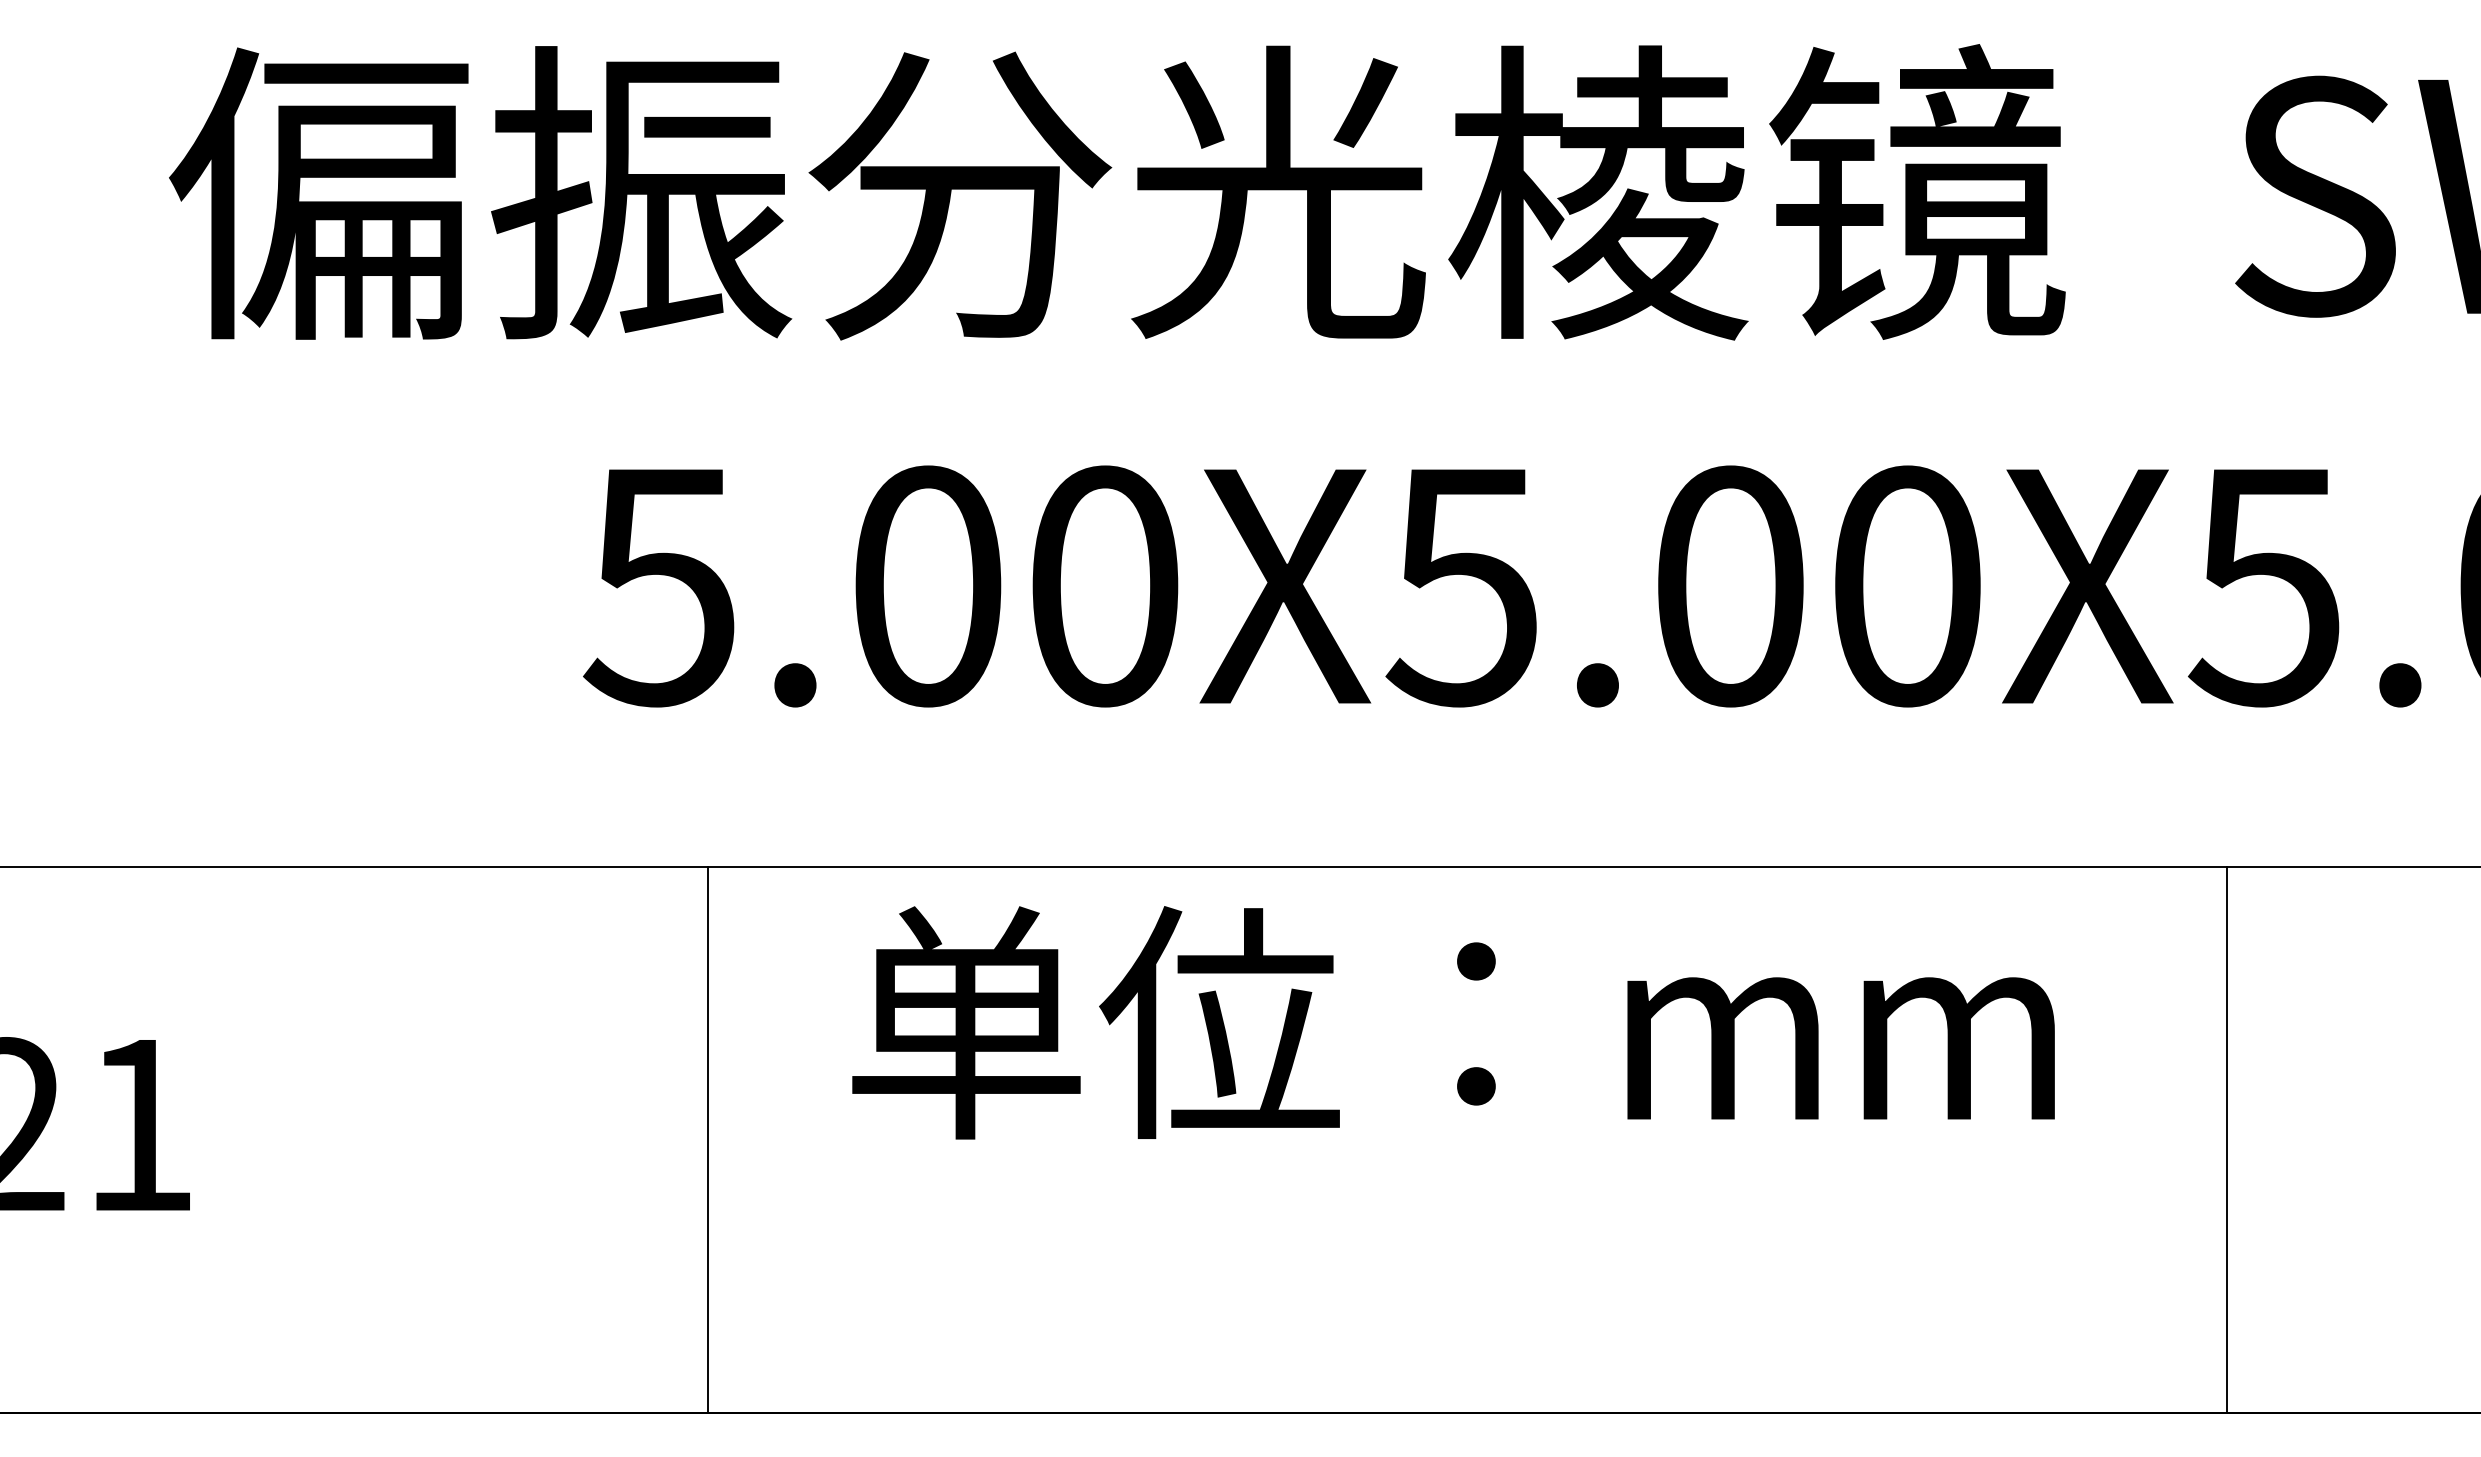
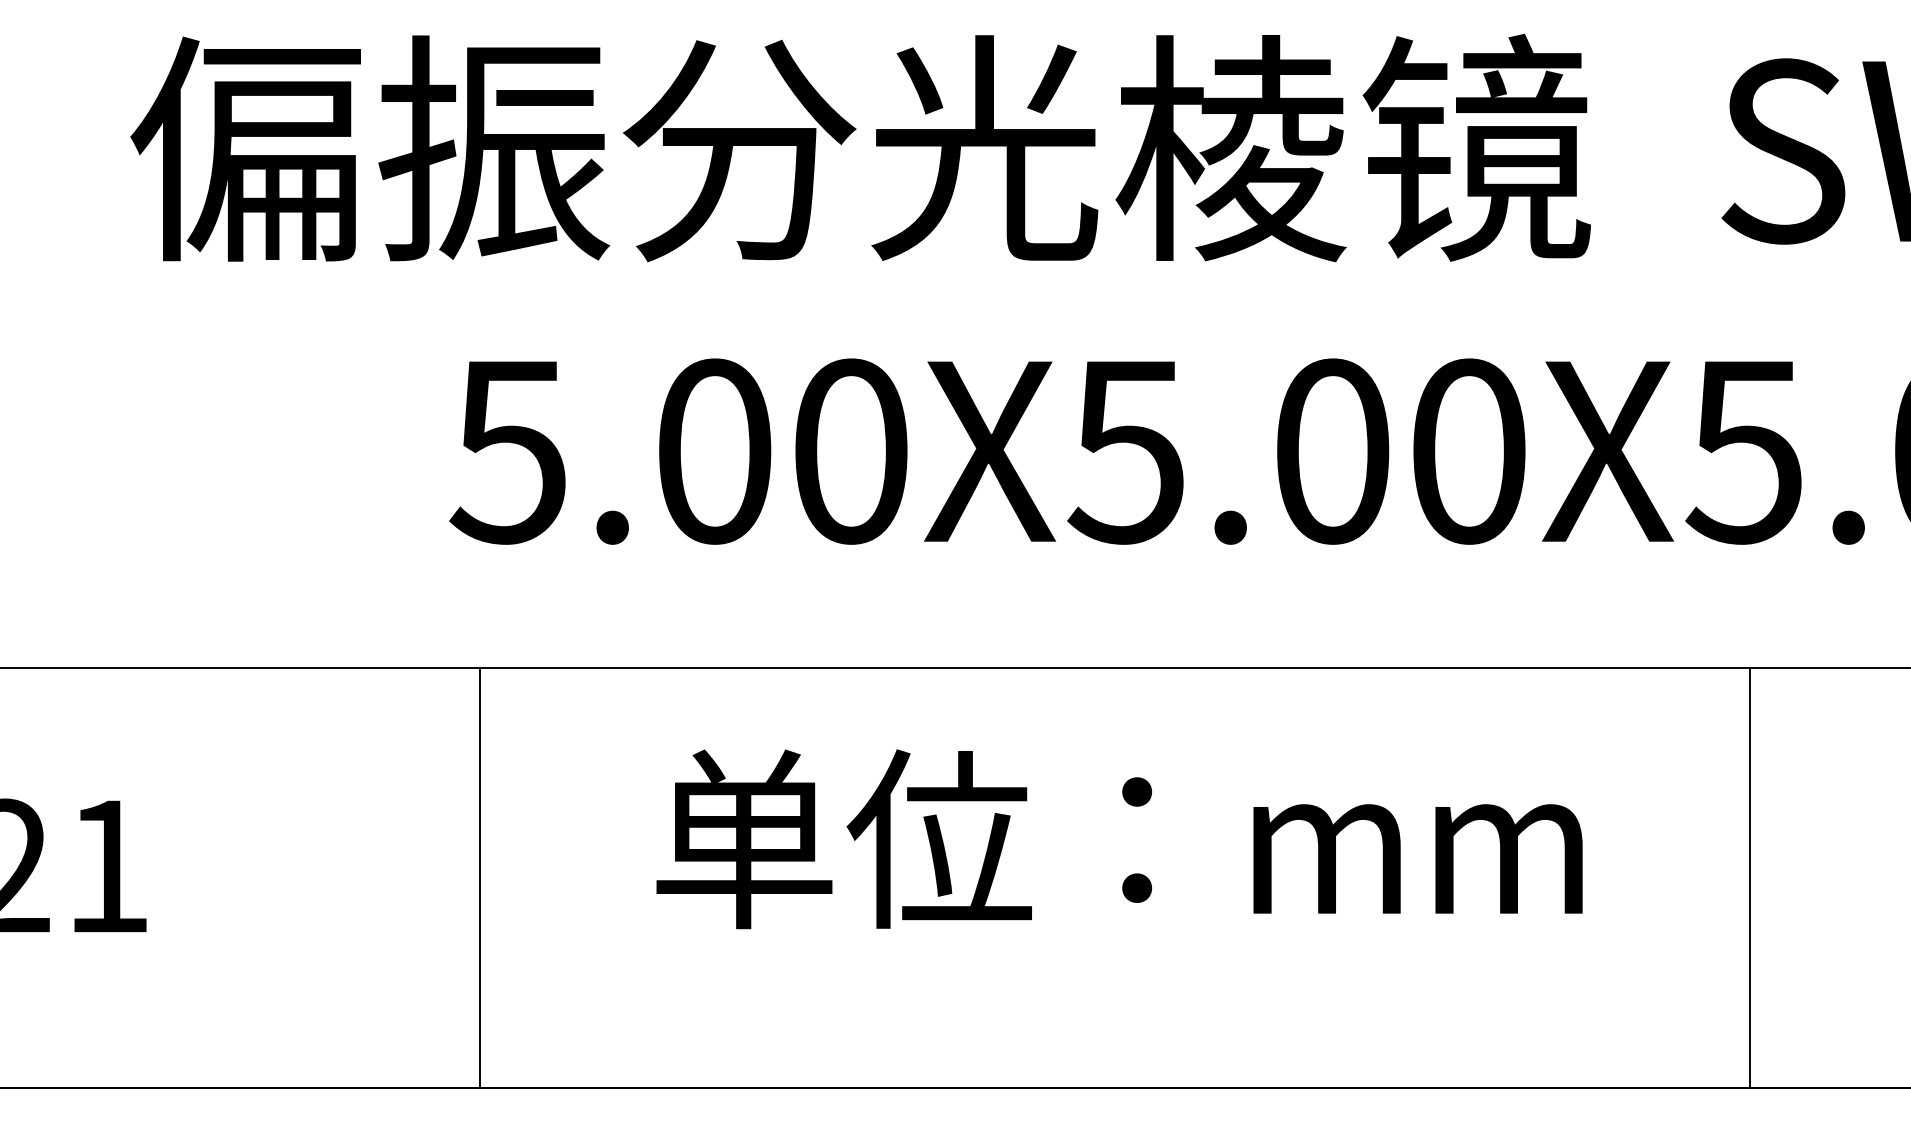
text: (1453, 1022) -> (1119, 839), moved
line: (708, 1139) -> (480, 877), moved
line: (2227, 1139) -> (1750, 877), moved

